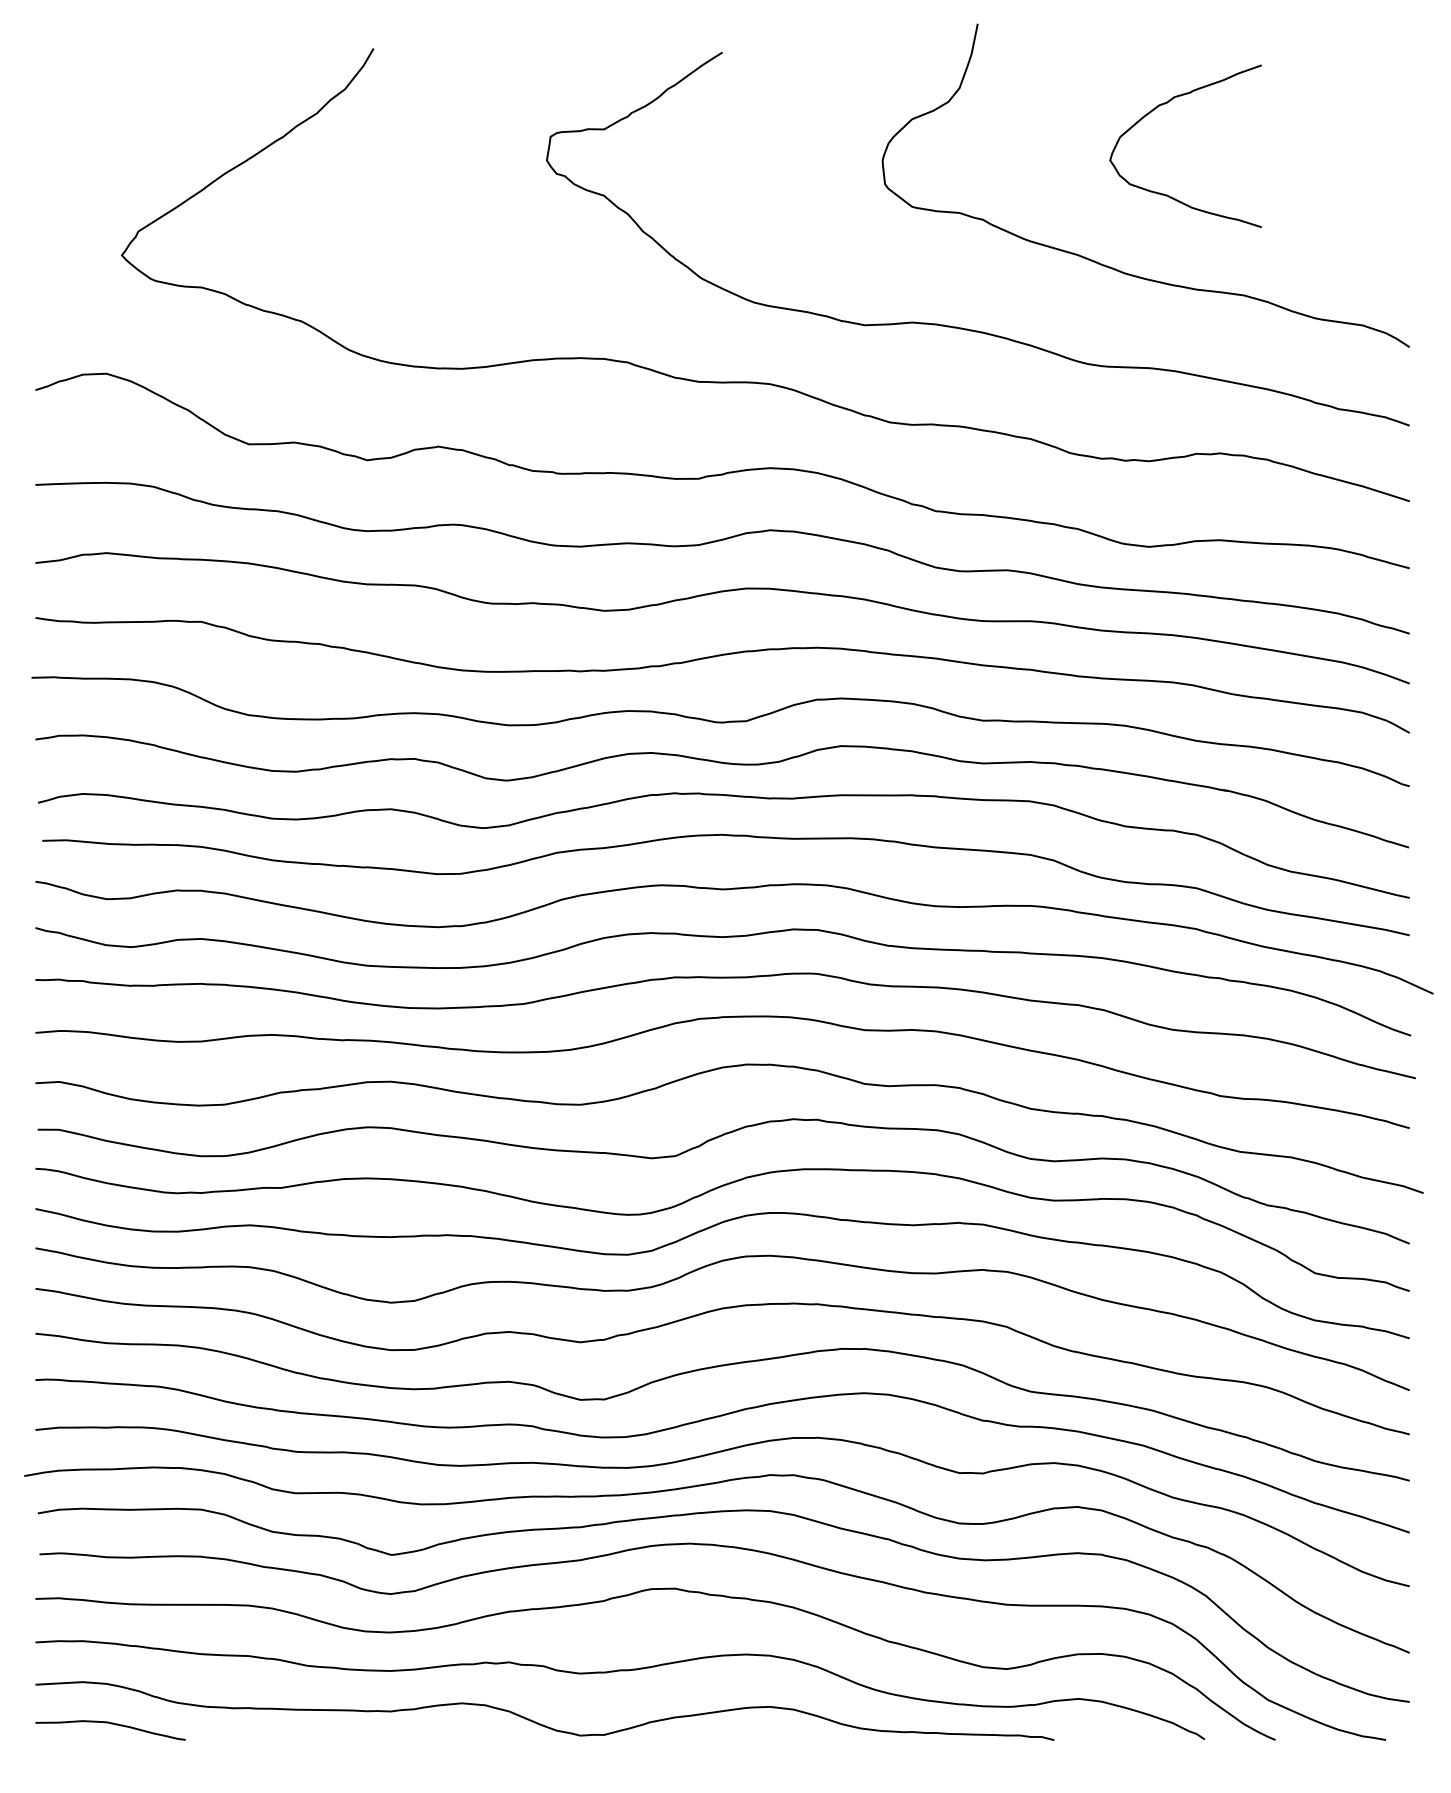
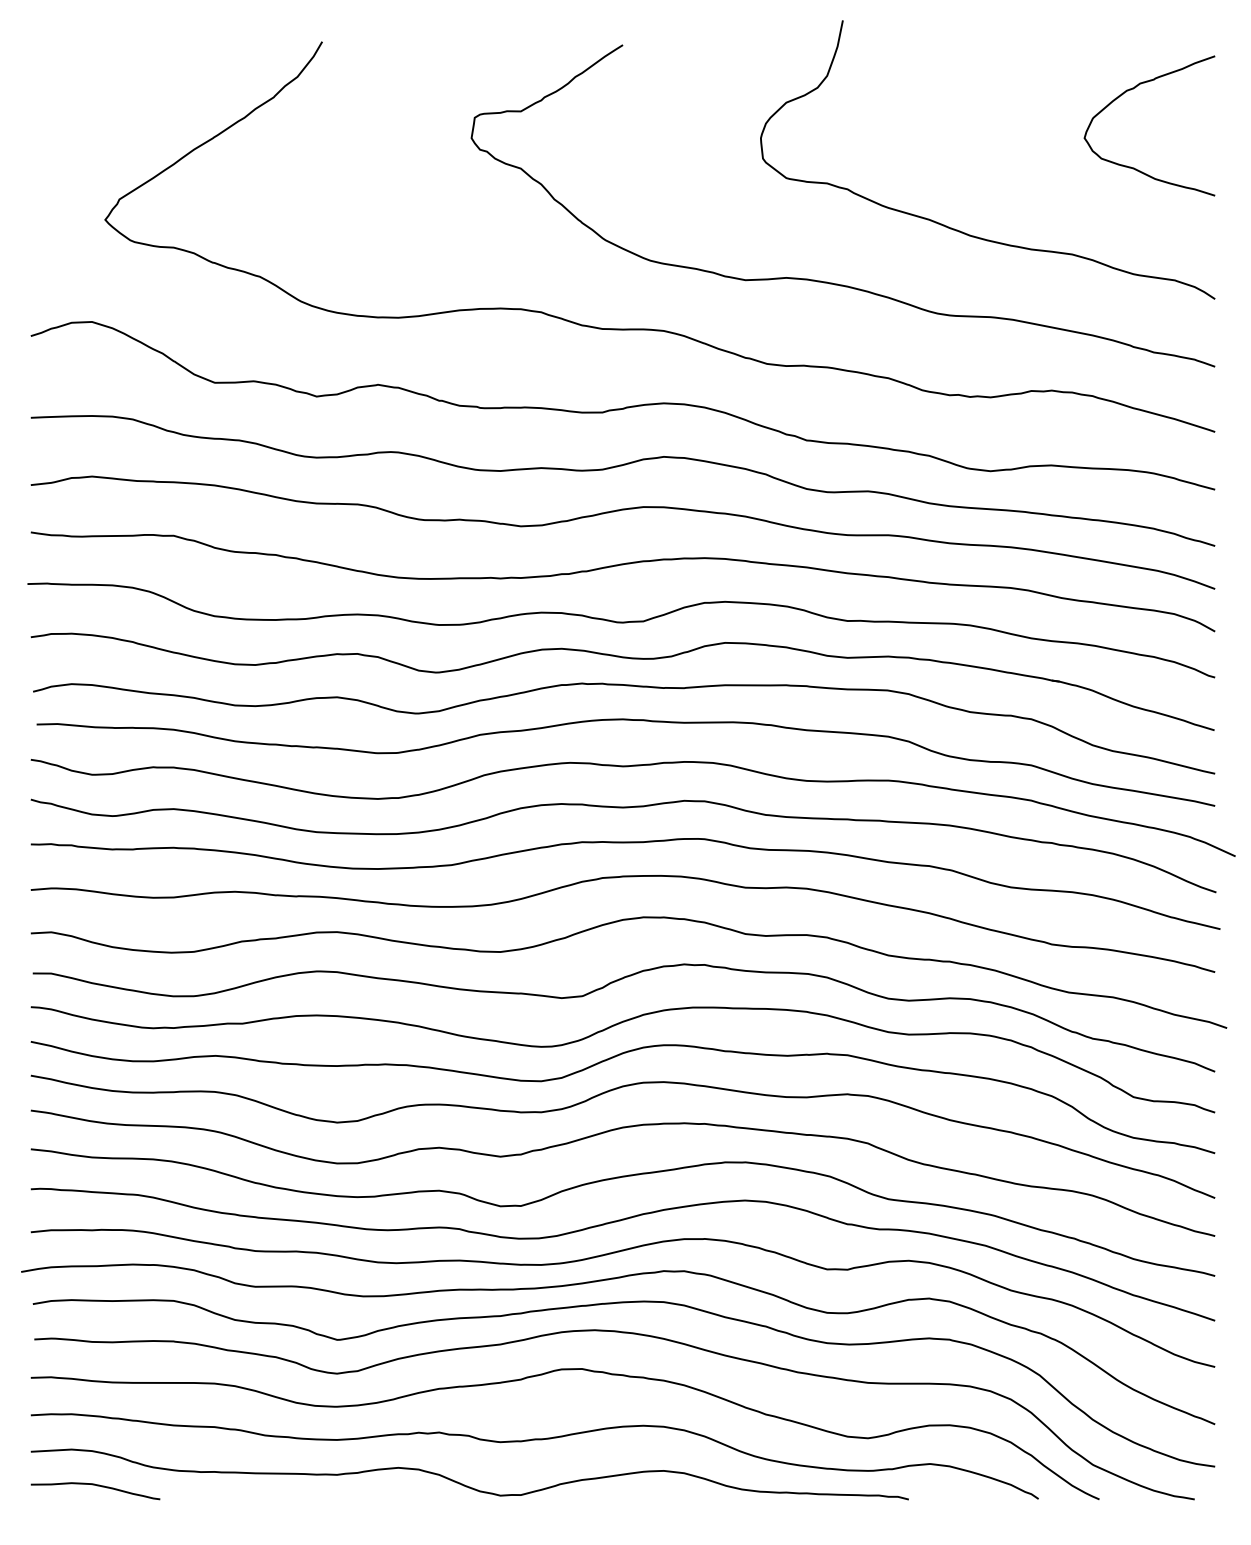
curve: (1165, 104) -> (1132, 89), moved

